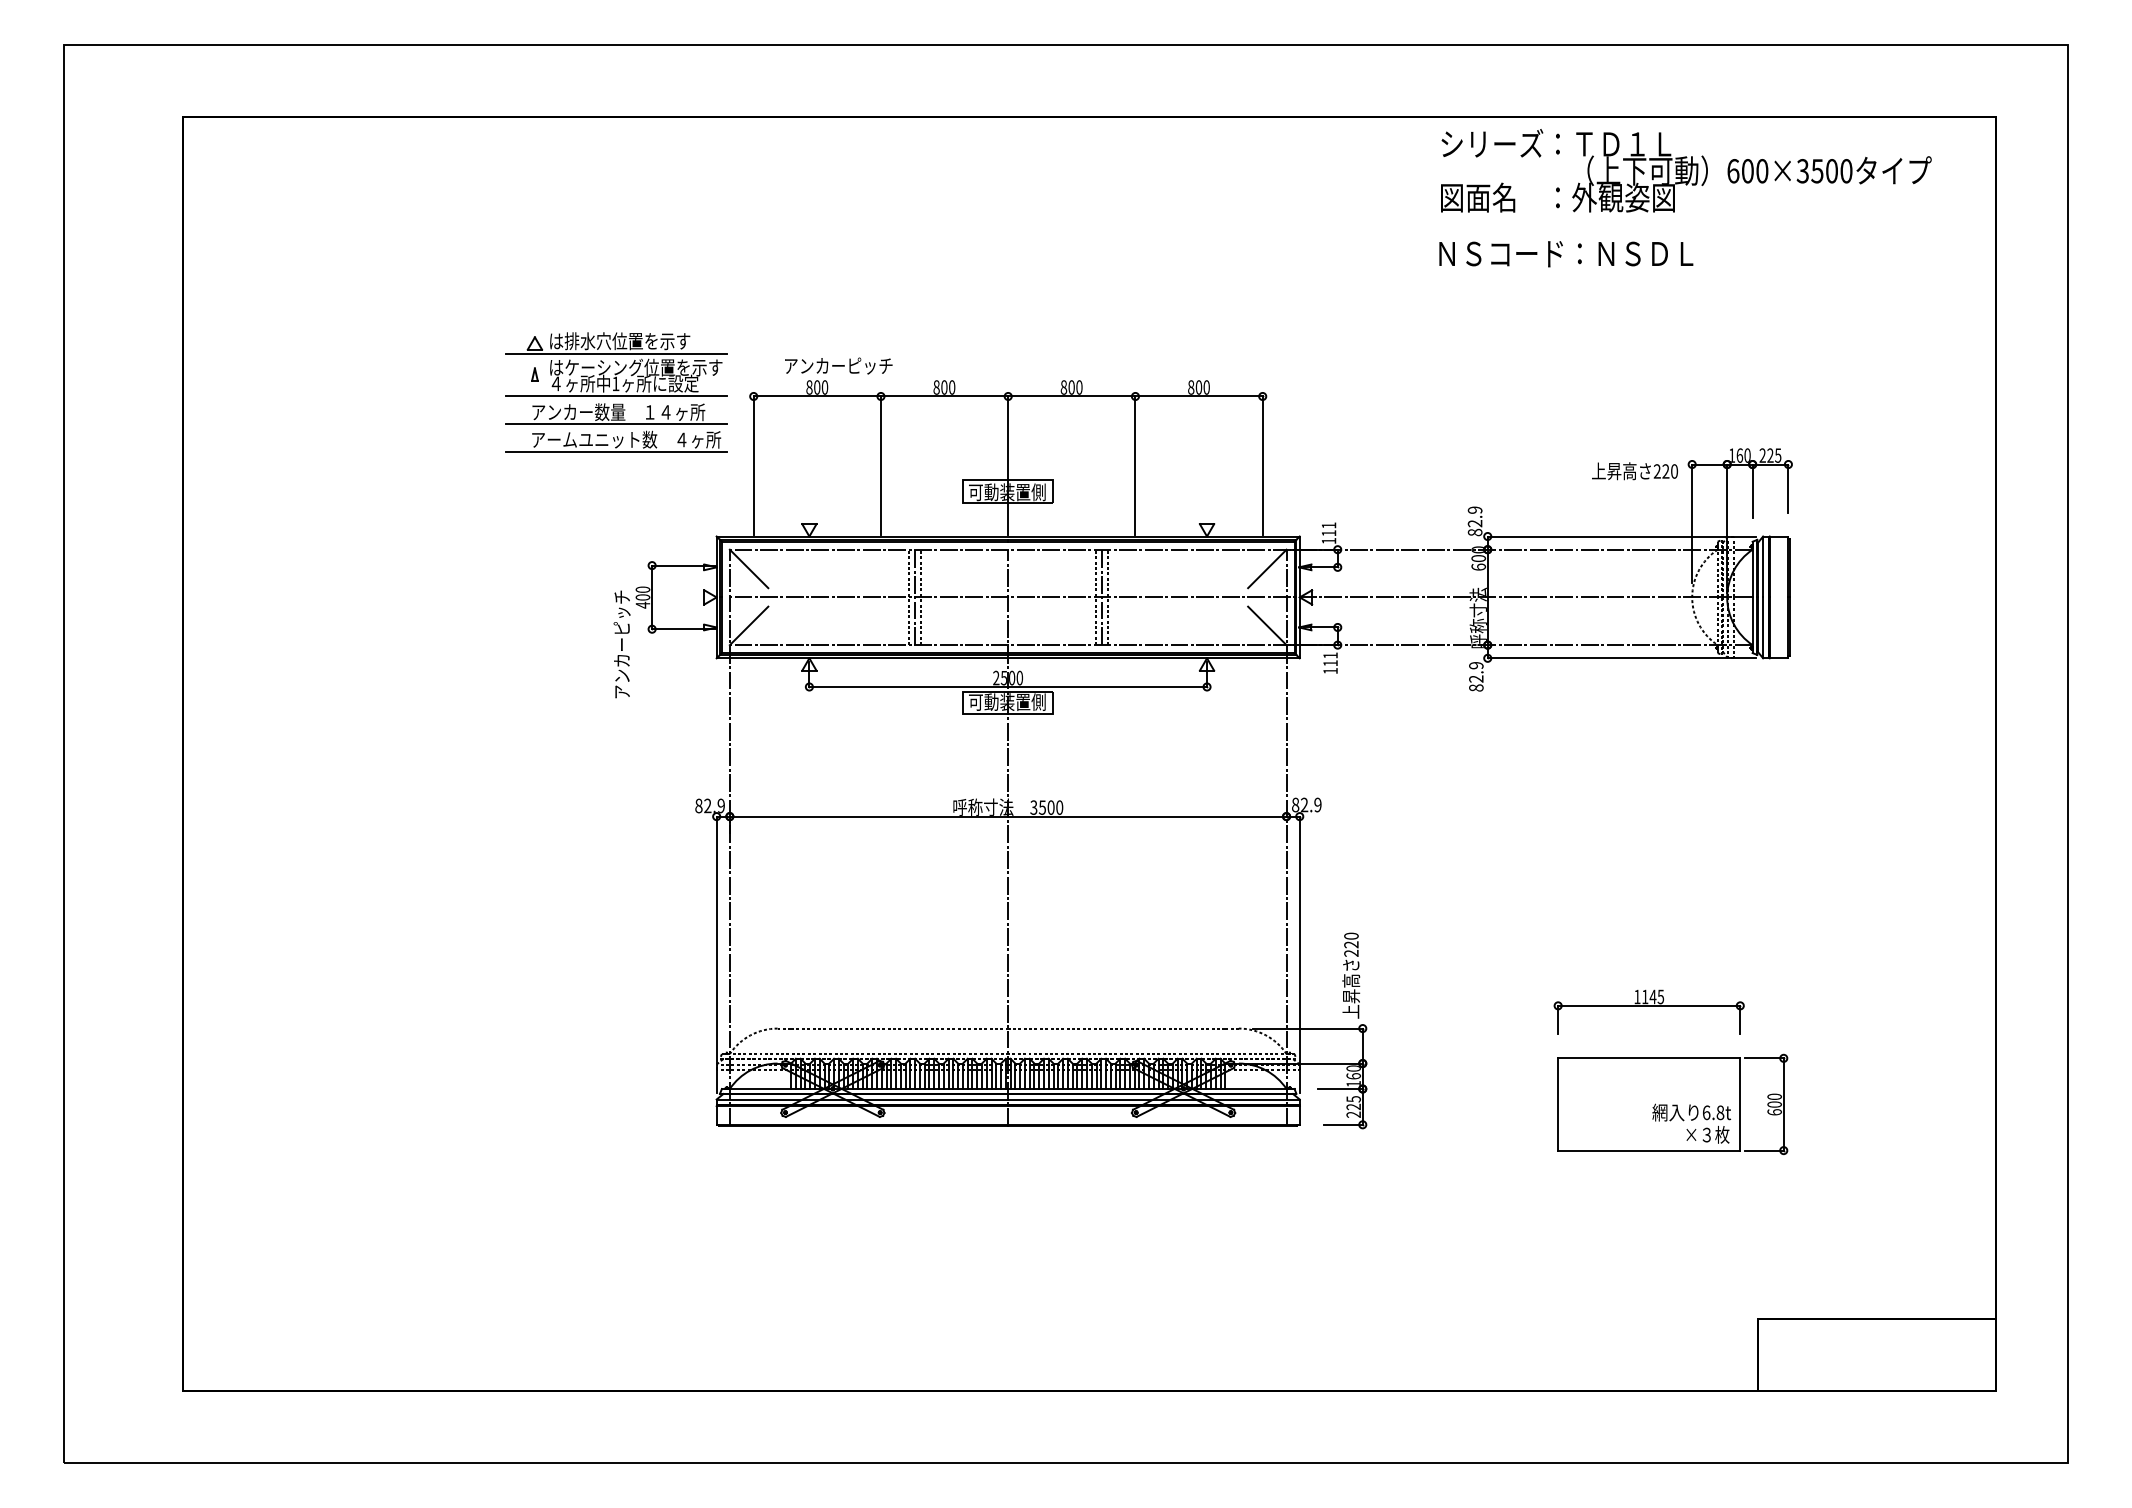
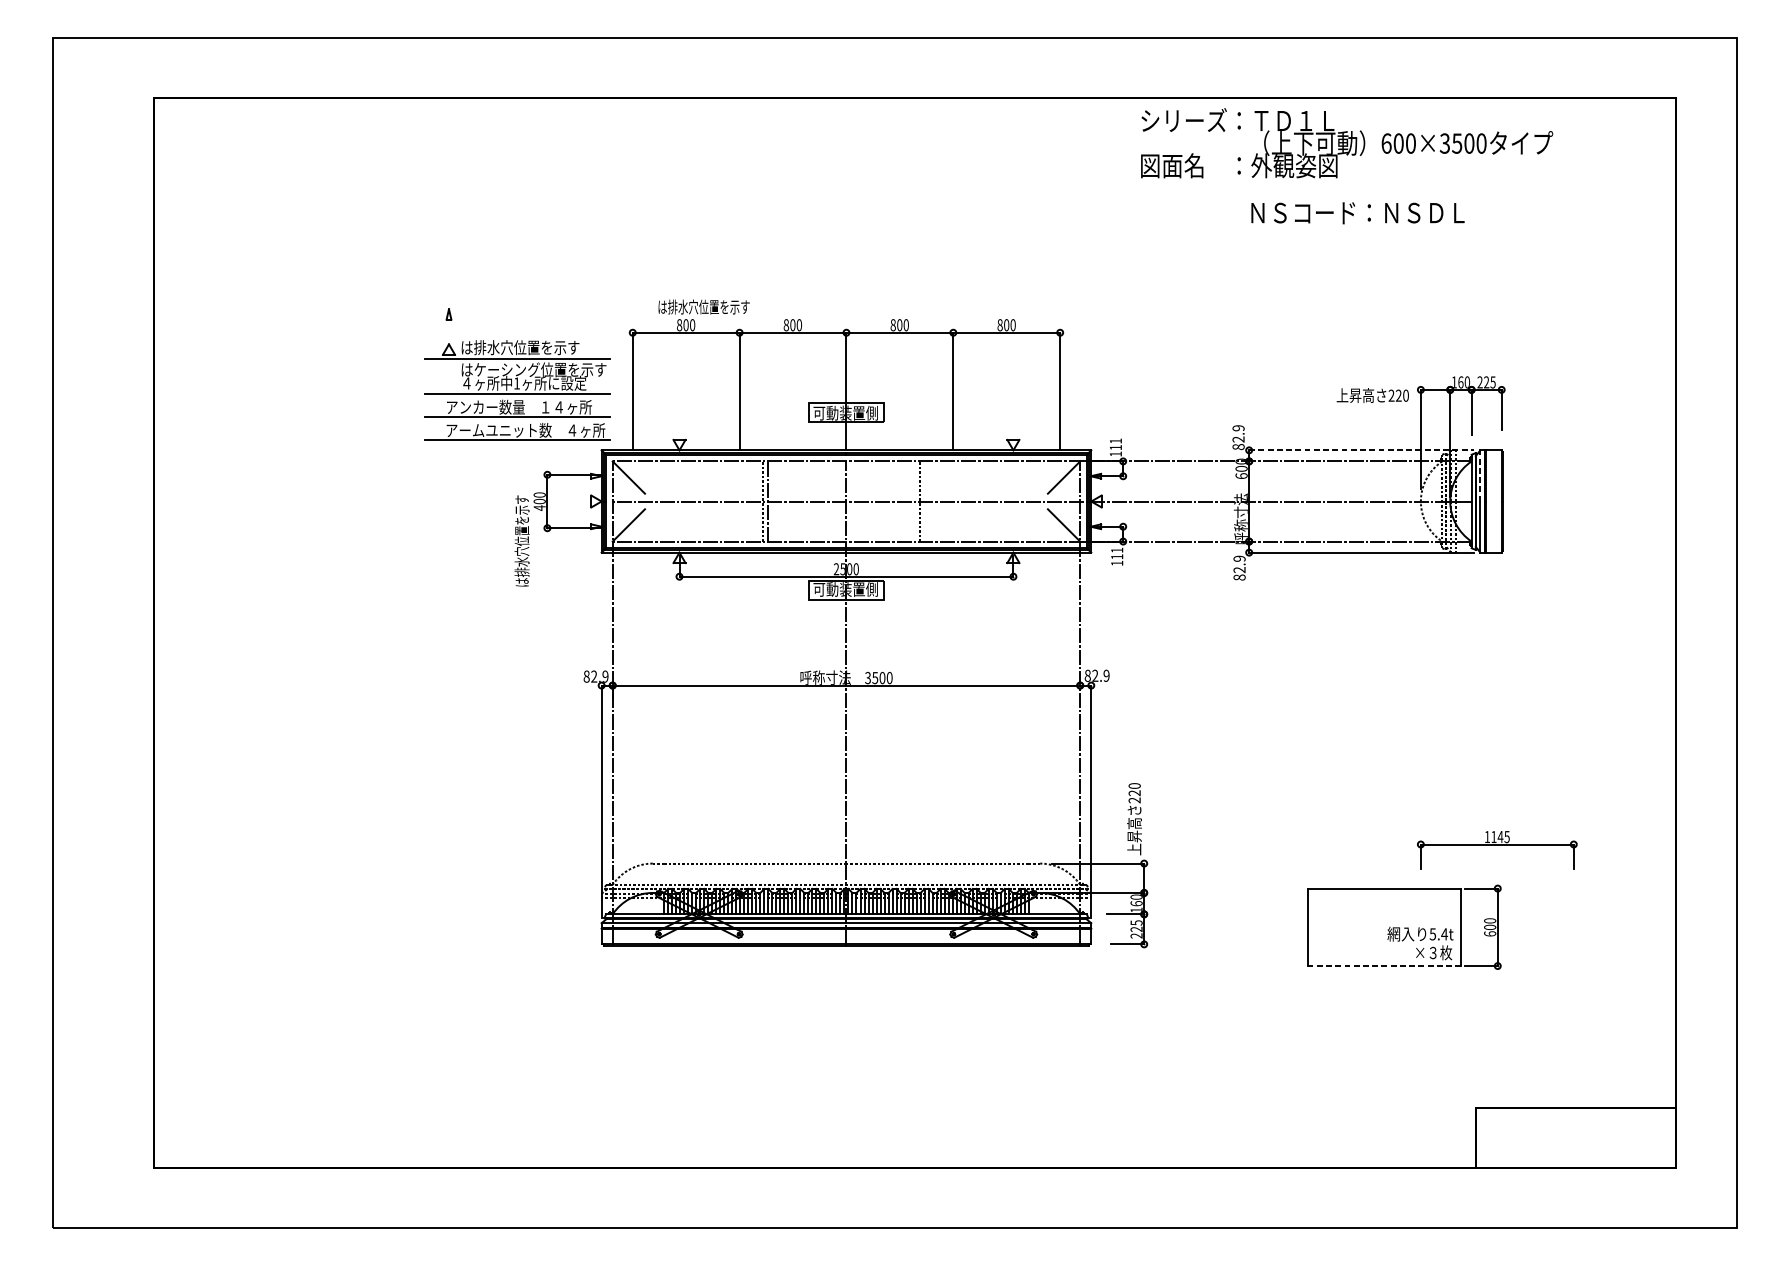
text: (1686, 170) -> (1347, 142), moved
text: (1566, 254) -> (1358, 213), moved
text: (838, 365) -> (703, 306), アンカーピッチ -> は排水穴位置を示す
part: (616, 392) -> (517, 390), moved
line: (1622, 536) -> (1362, 450), solid -> dashed
line: (1763, 566) -> (1480, 475), solid -> dashed
line: (920, 597) -> (772, 501), removed
line: (1101, 597) -> (924, 501), removed
line: (1107, 597) -> (929, 501), removed
text: (621, 644) -> (521, 541), アンカーピッチ -> は排水穴位置を示す
part: (1648, 1011) -> (1496, 849), moved
text: (1713, 1112) -> (1438, 934), 6.8t -> 5.4t
line: (1648, 1150) -> (1384, 965), solid -> dashed

